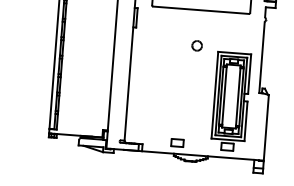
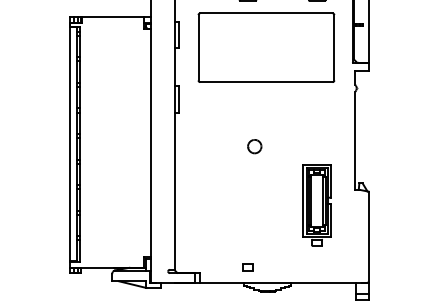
part: (196, 45) -> (254, 146), moved
part: (230, 102) -> (316, 205), size x0.6
part: (177, 143) -> (247, 267), size x0.6

